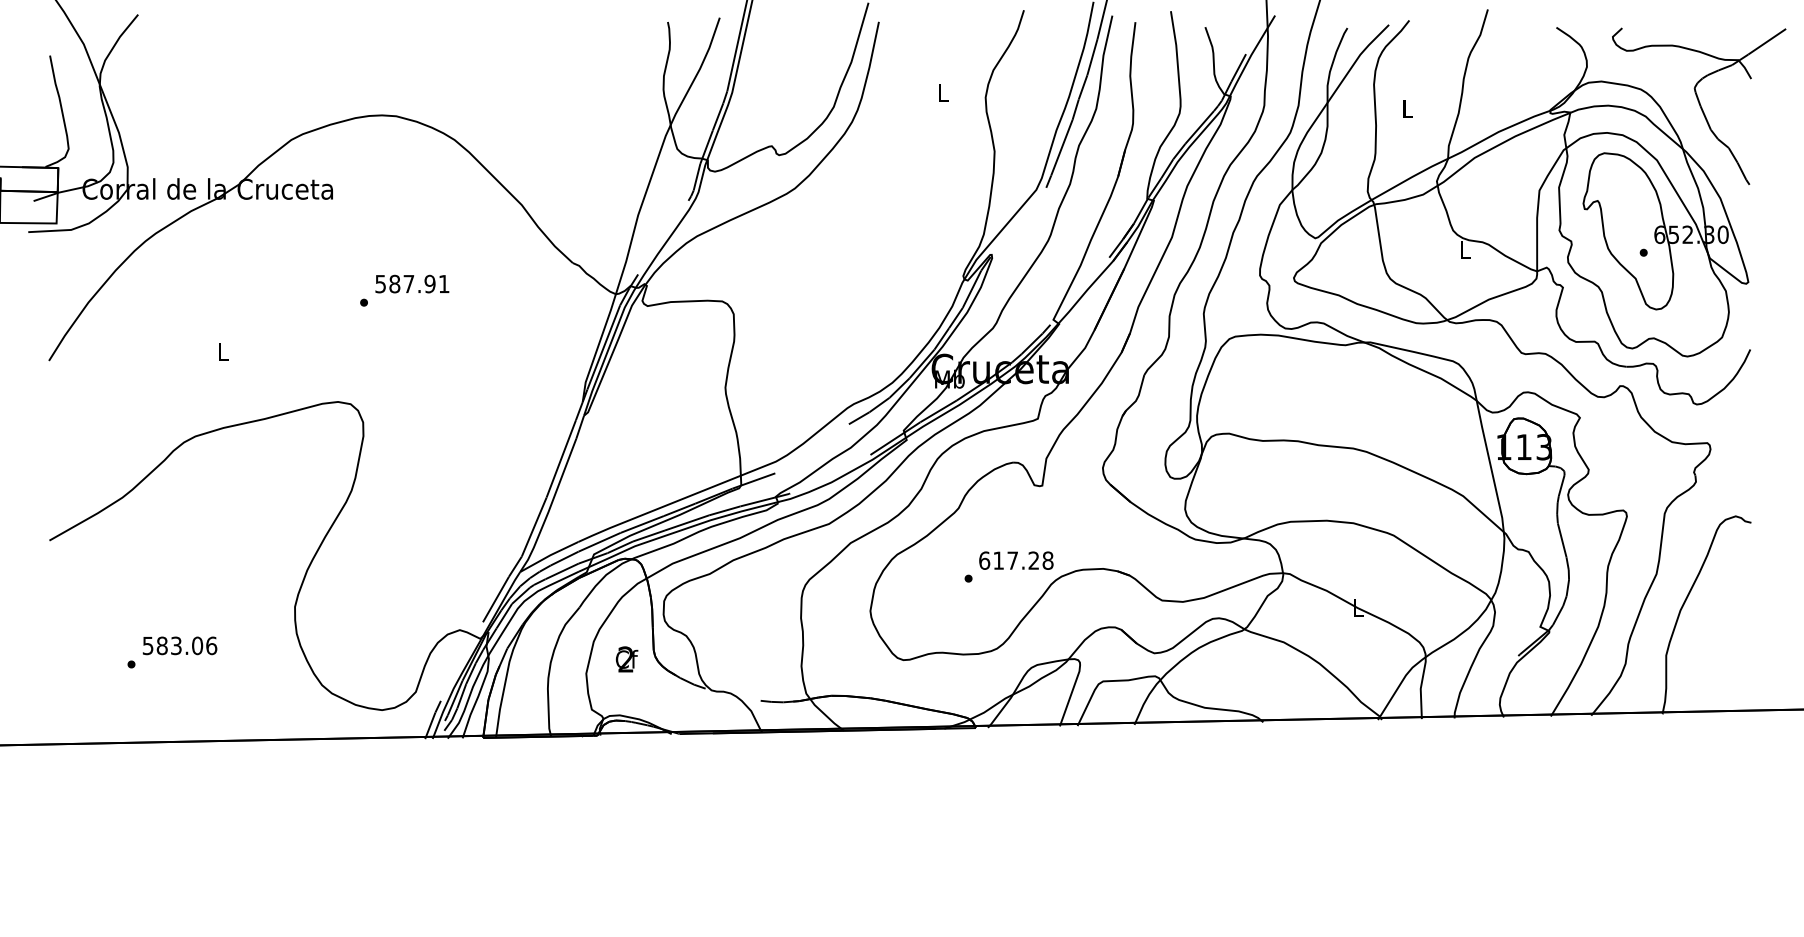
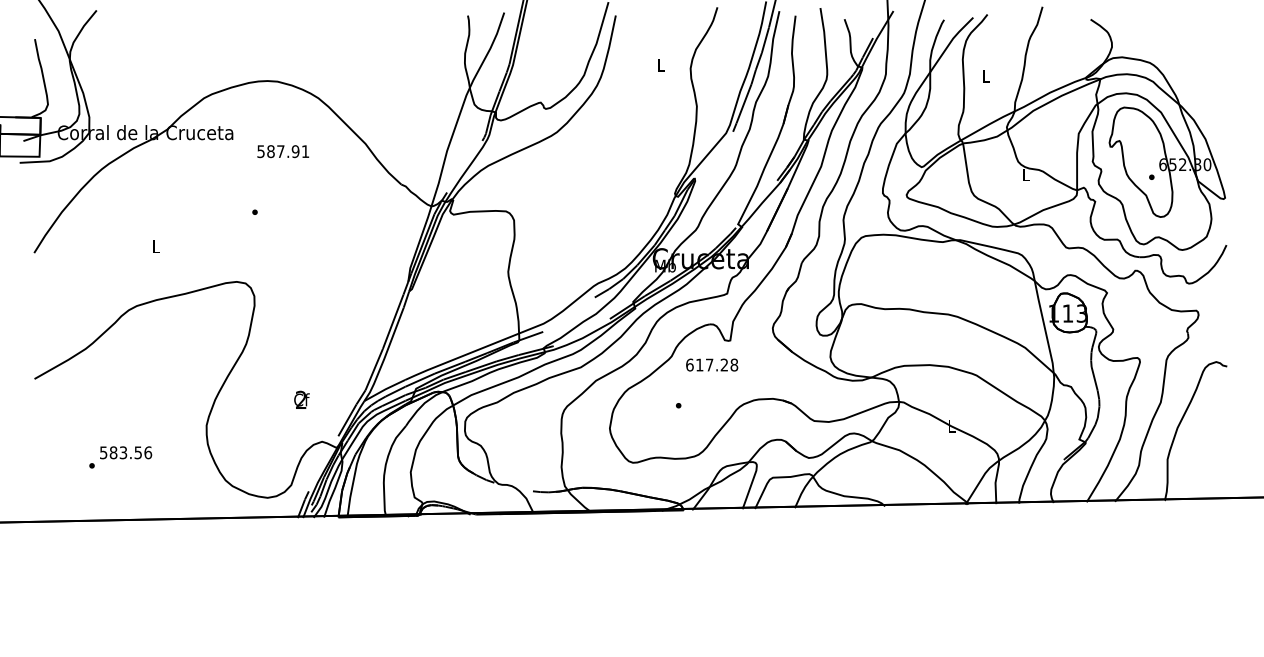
part: (1699, 105) -> (1190, 74), removed
text: (412, 283) -> (283, 151), moved
text: (1016, 560) -> (712, 364), moved
text: (197, 645) -> (138, 452), 583.06 -> 583.56
text: (626, 659) -> (301, 399), moved

